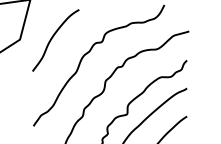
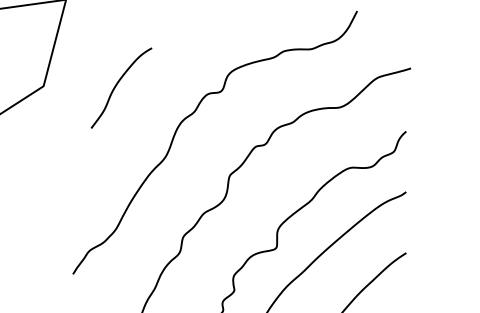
part: (55, 40) -> (120, 88), size x0.6

